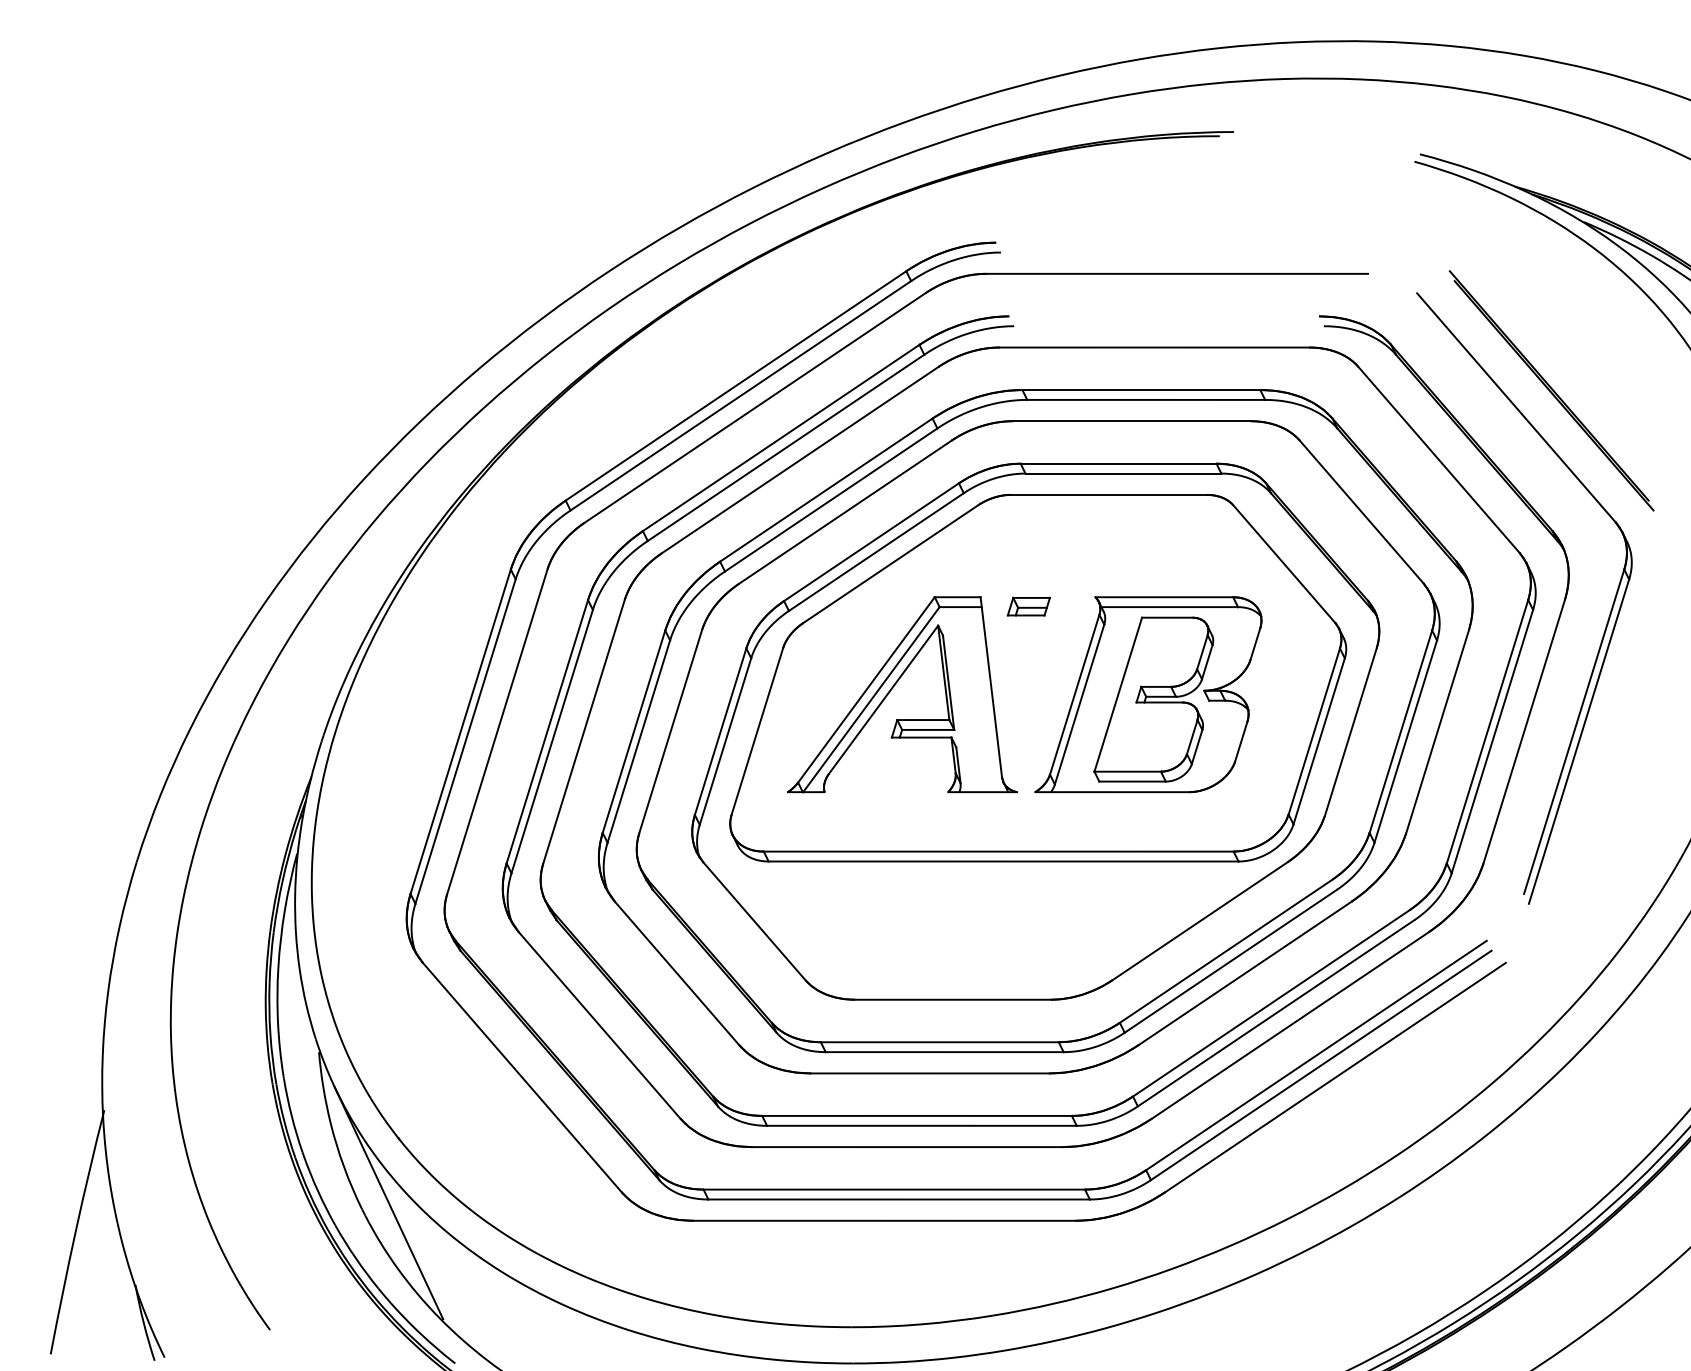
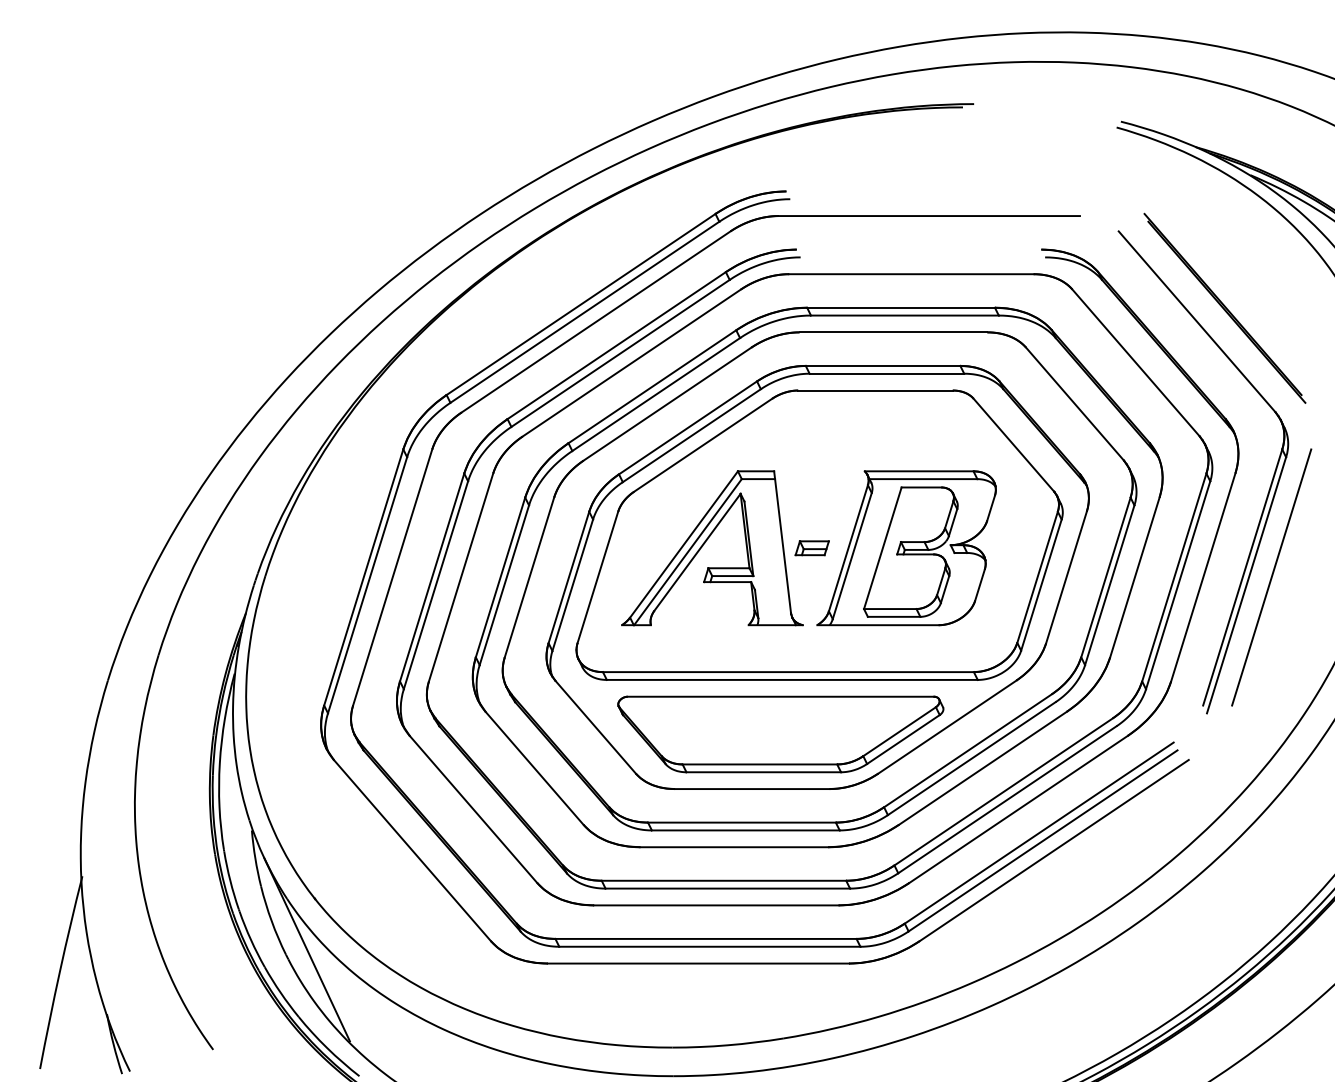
part: (1028, 606) -> (811, 548), moved
line: (1610, 731) -> (1271, 577), added
part: (988, 930) -> (780, 734), added

